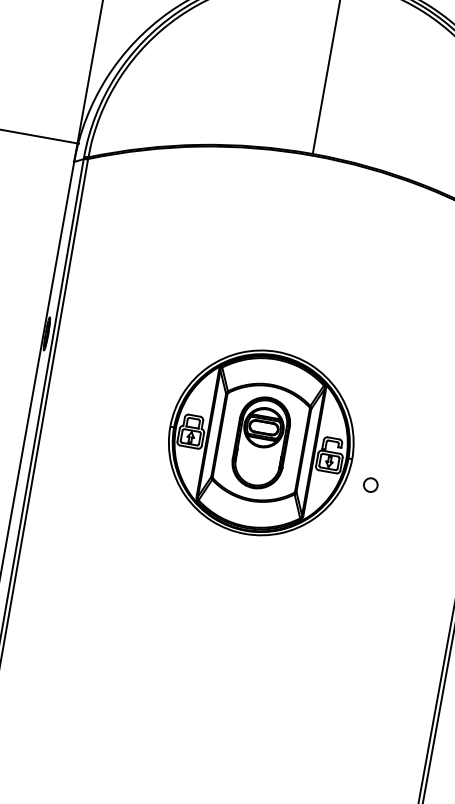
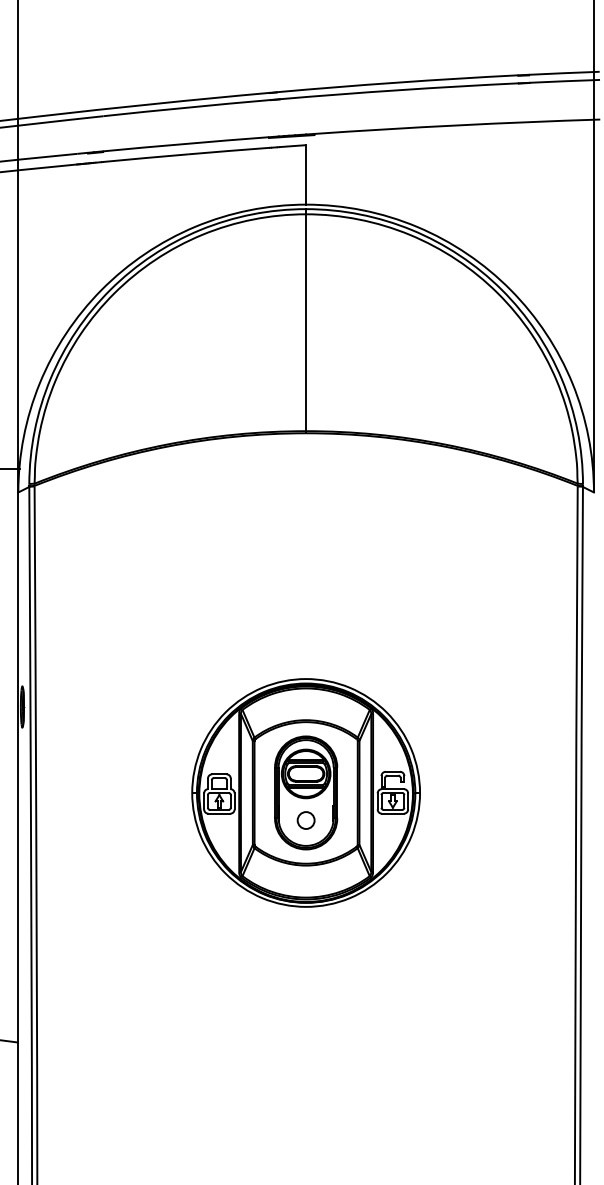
circle: (370, 485) -> (305, 820), moved

